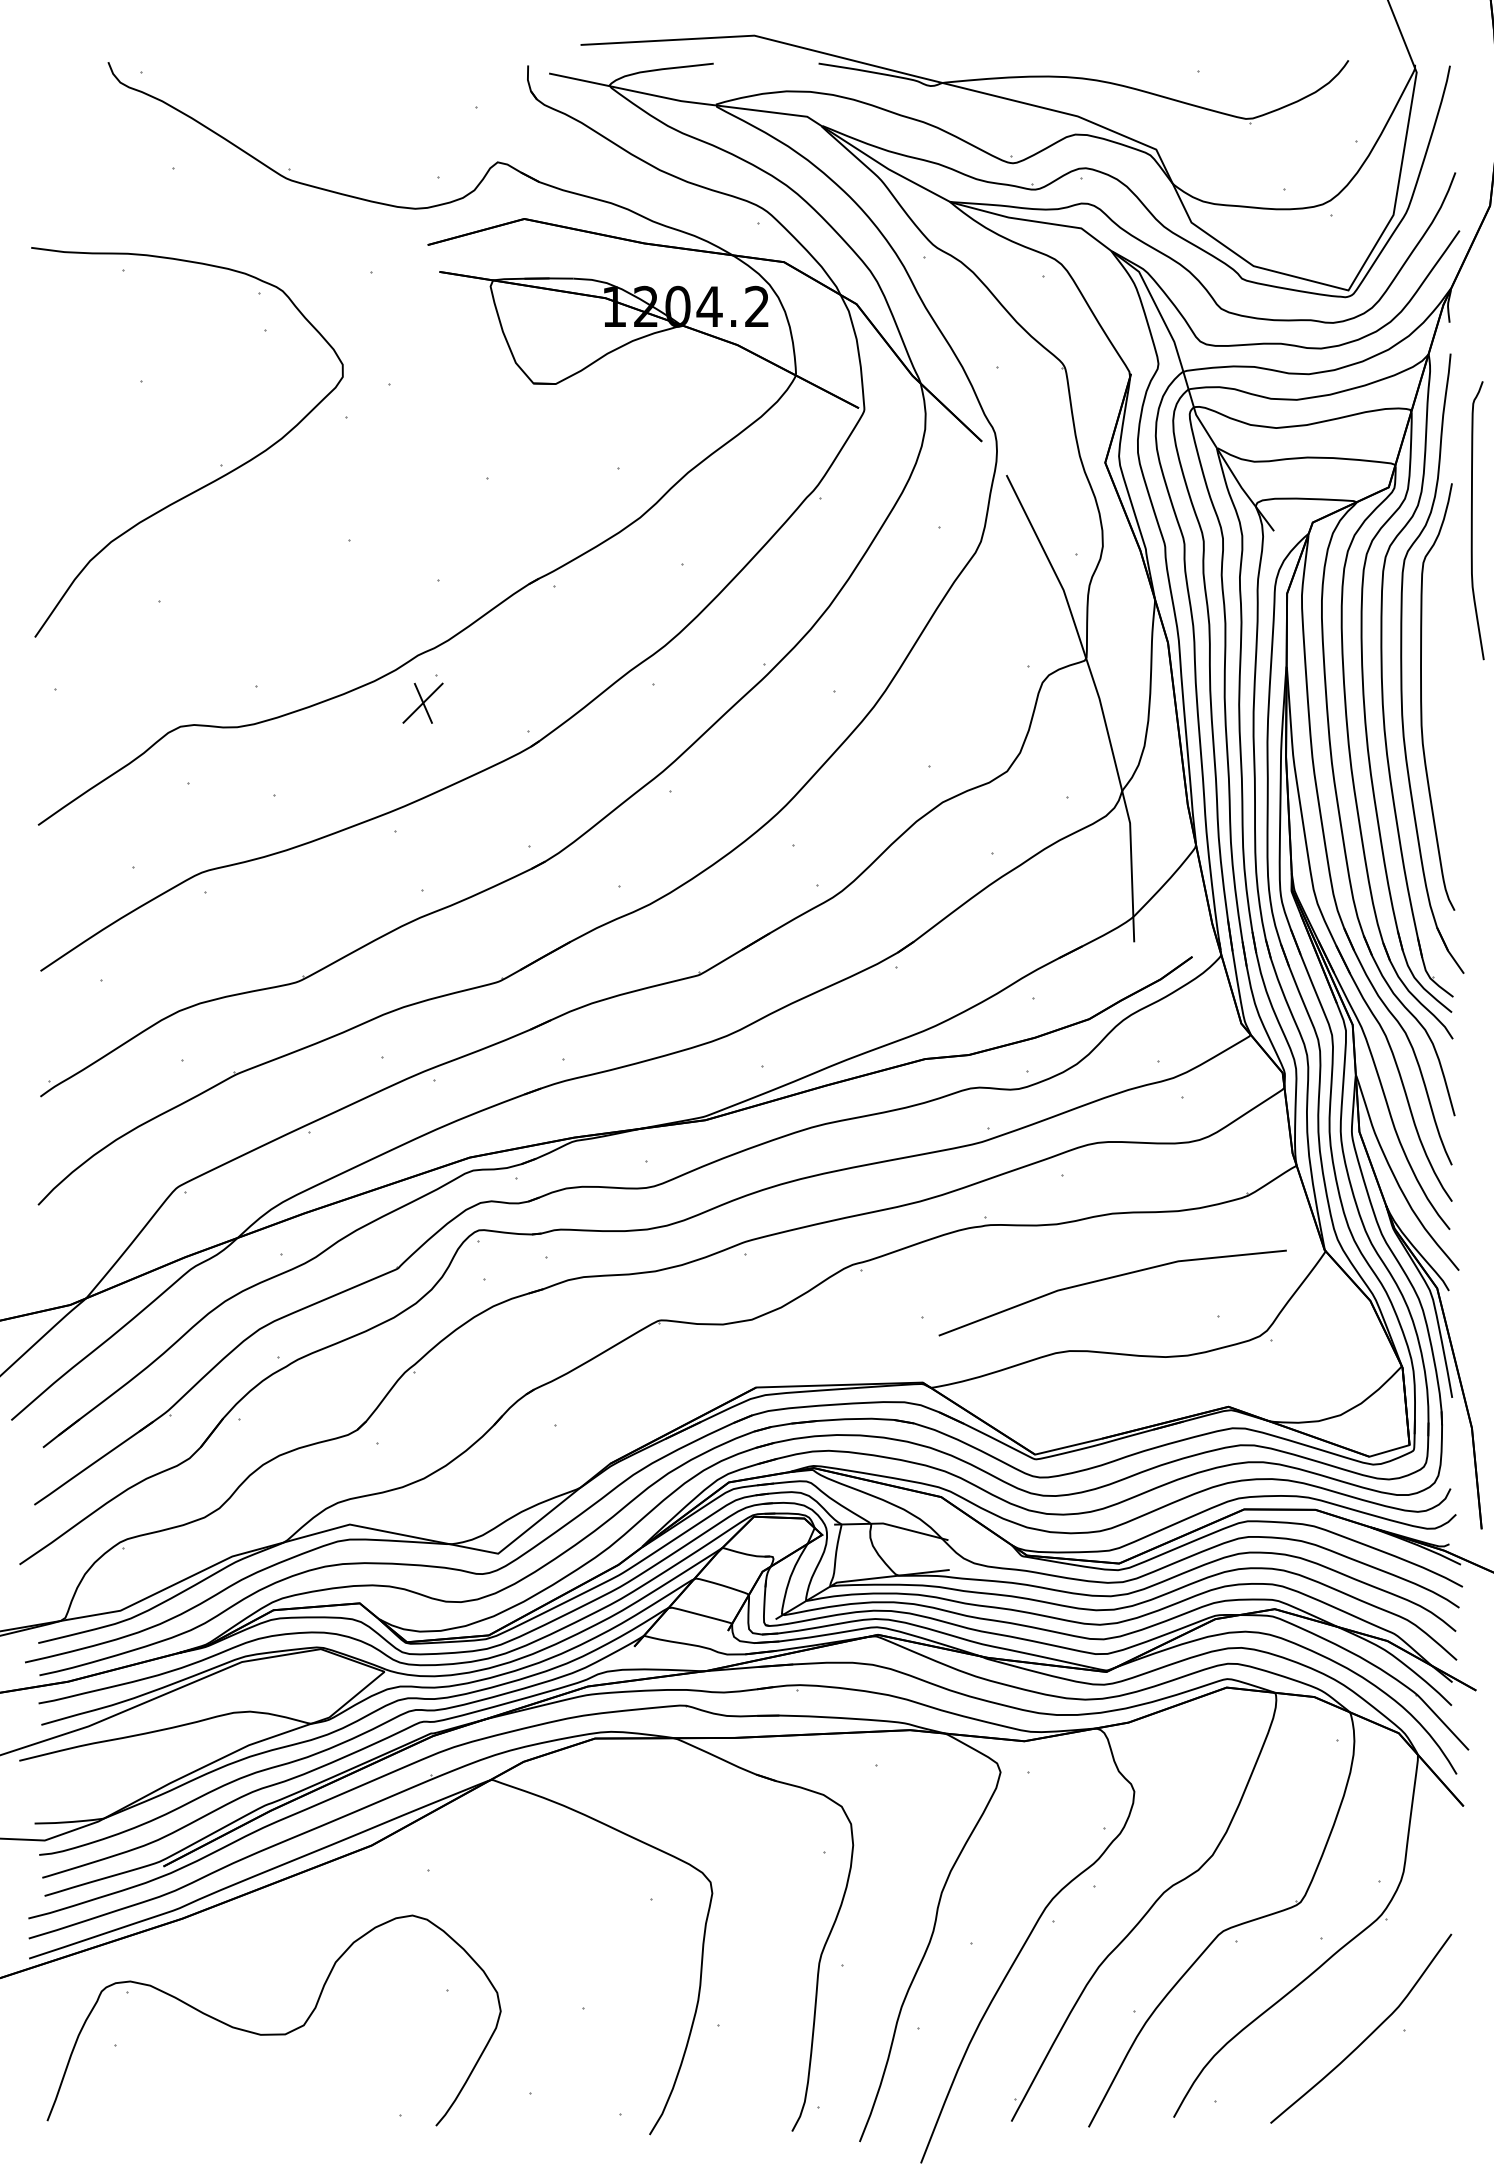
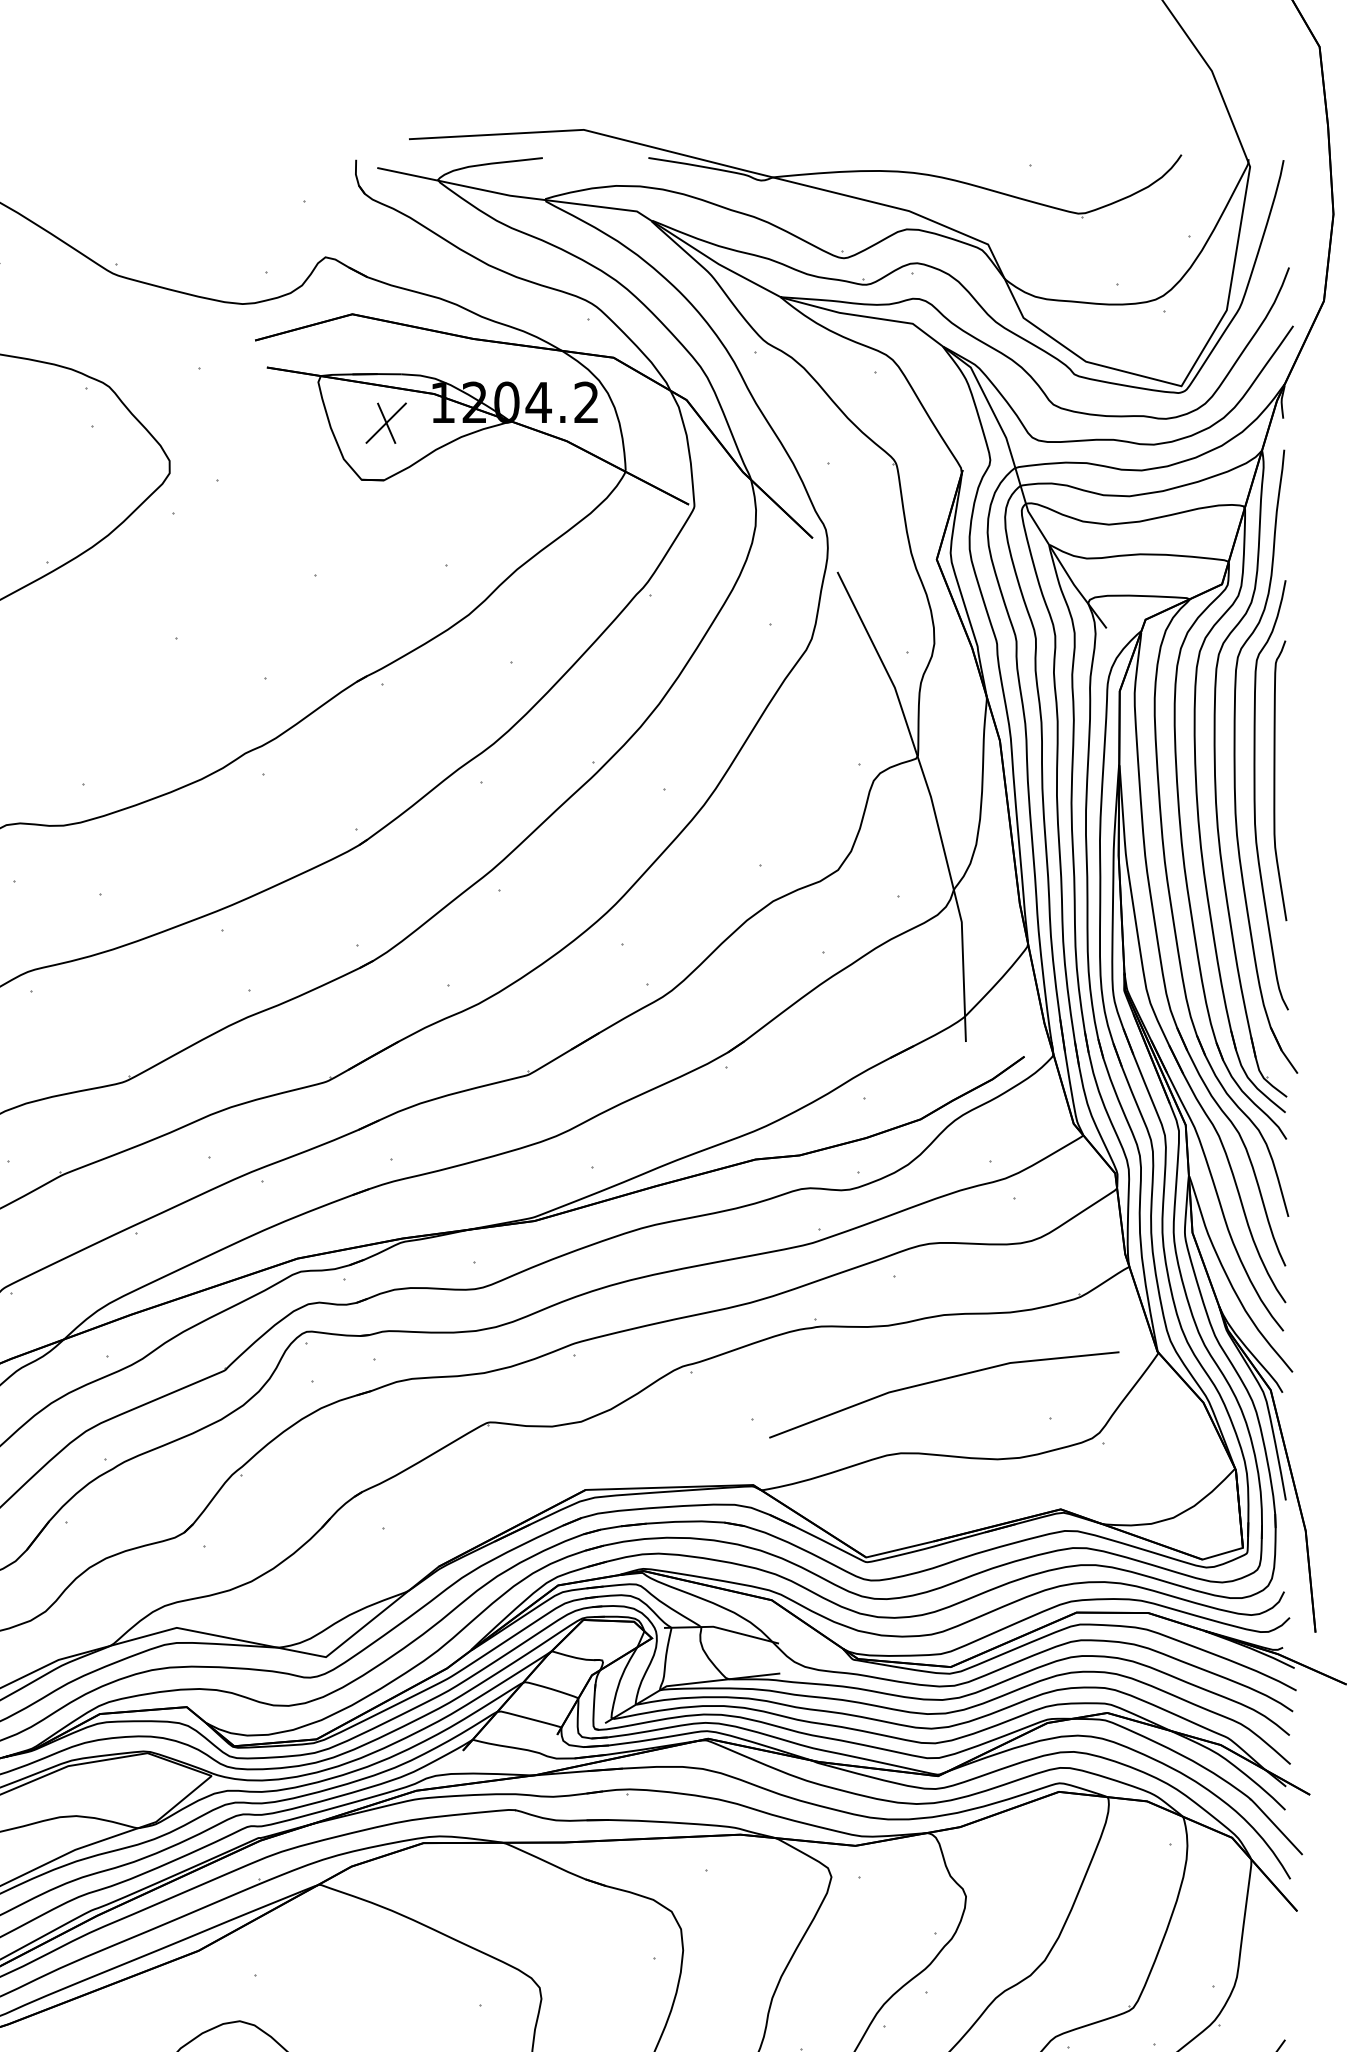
curve: (1472, 520) -> (1275, 780), moved
part: (422, 702) -> (385, 422), moved

